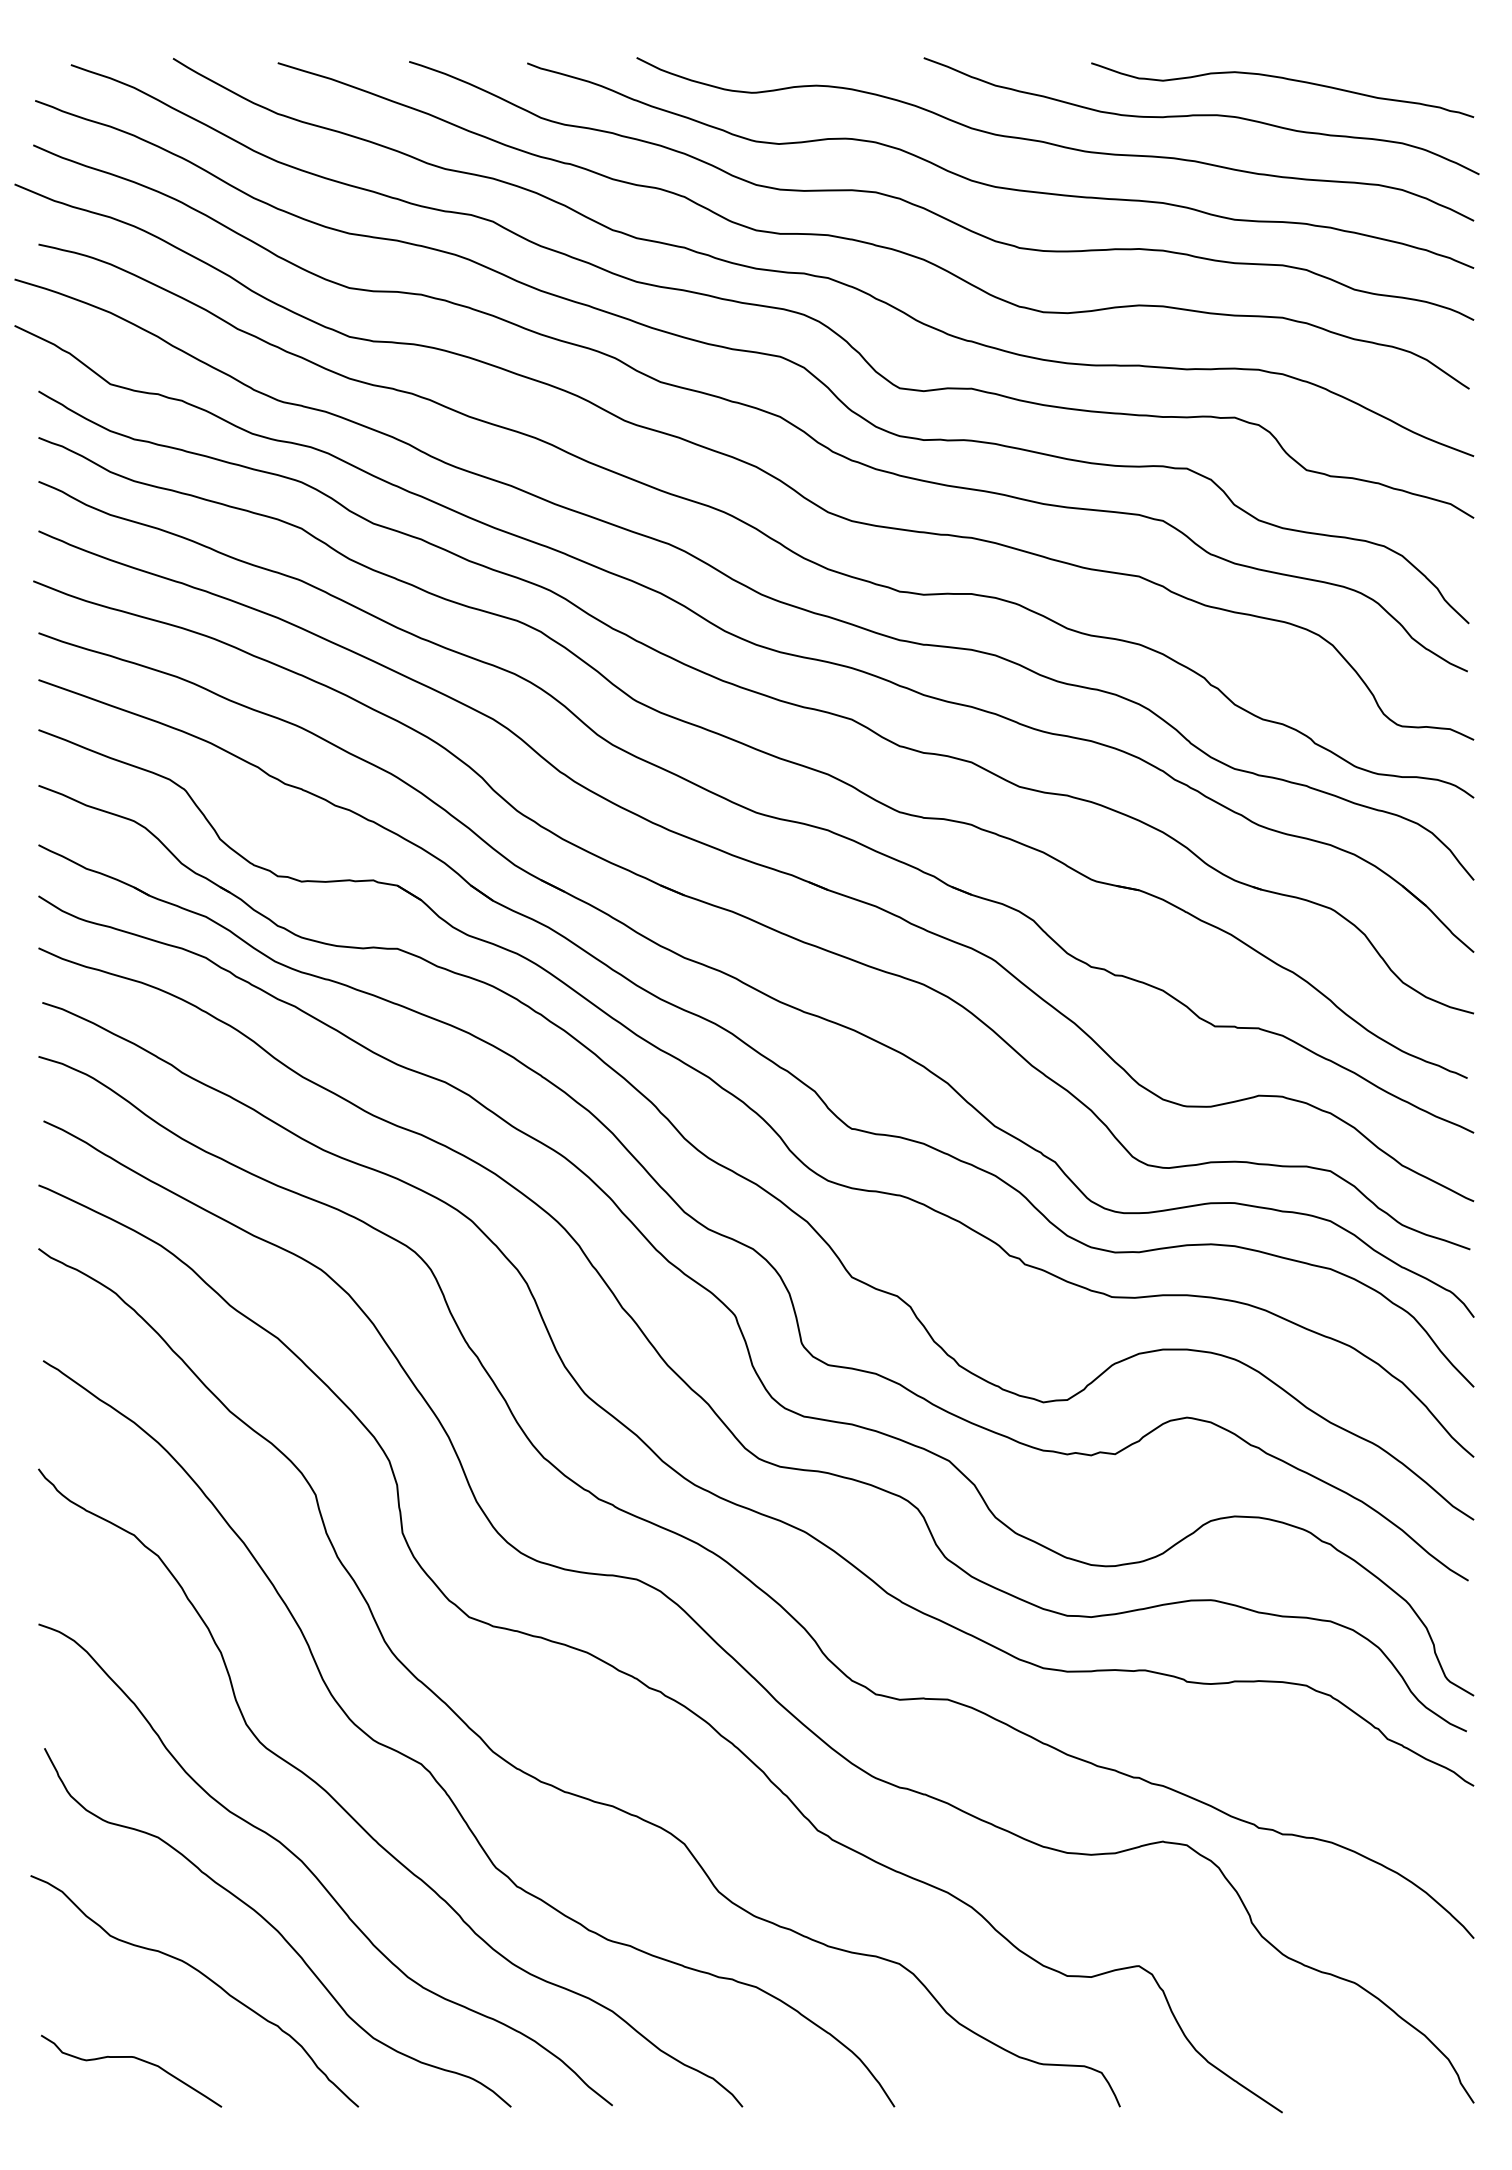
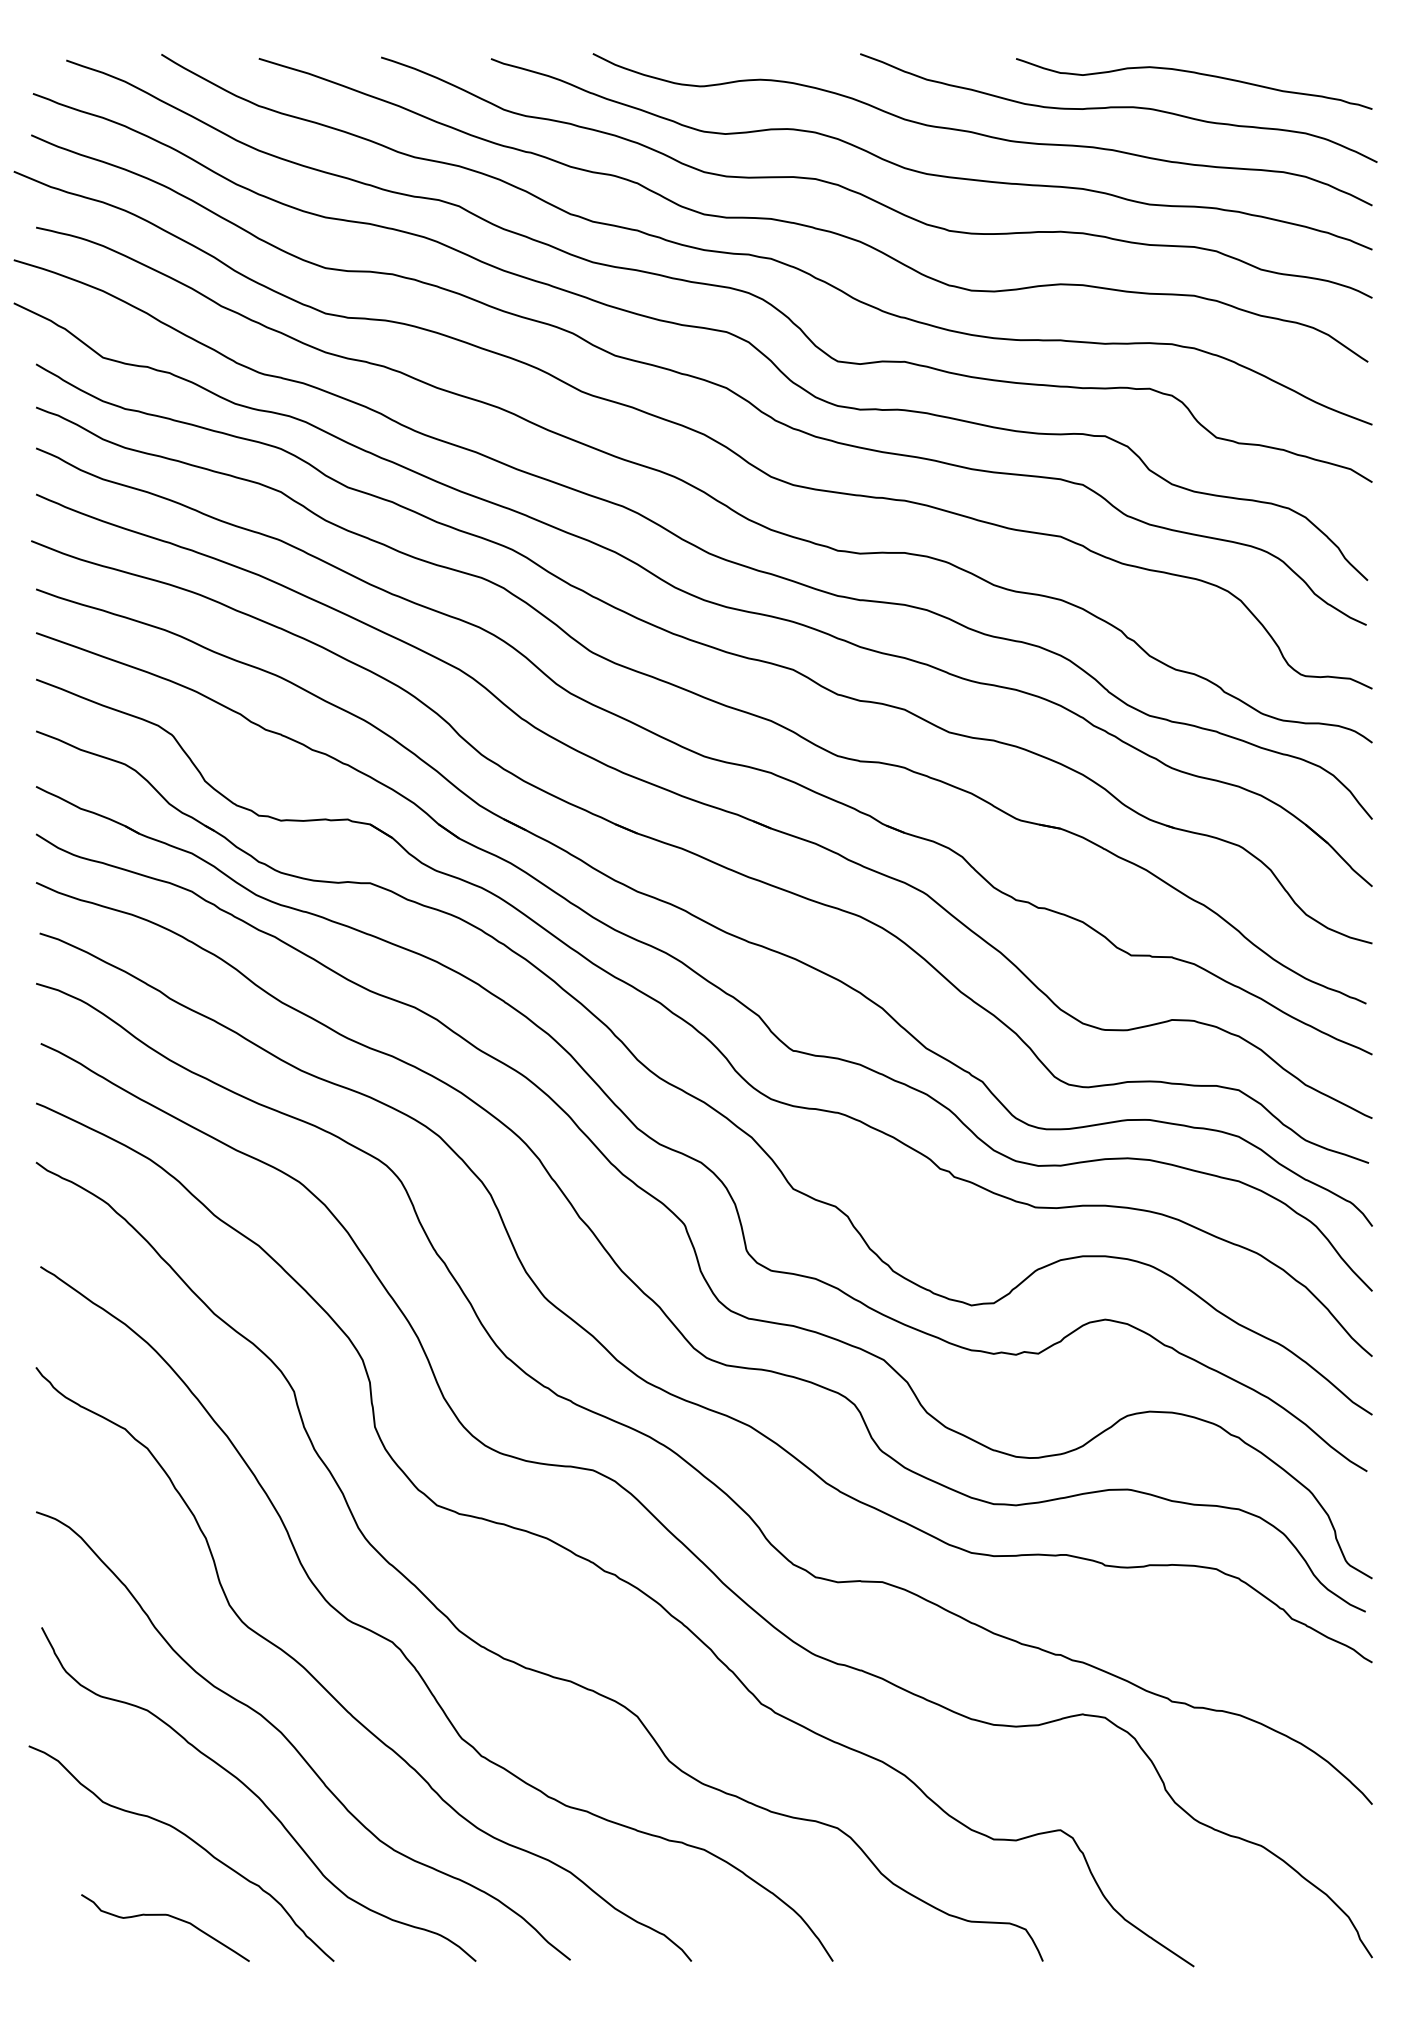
curve: (136, 2059) -> (170, 1917), moved

